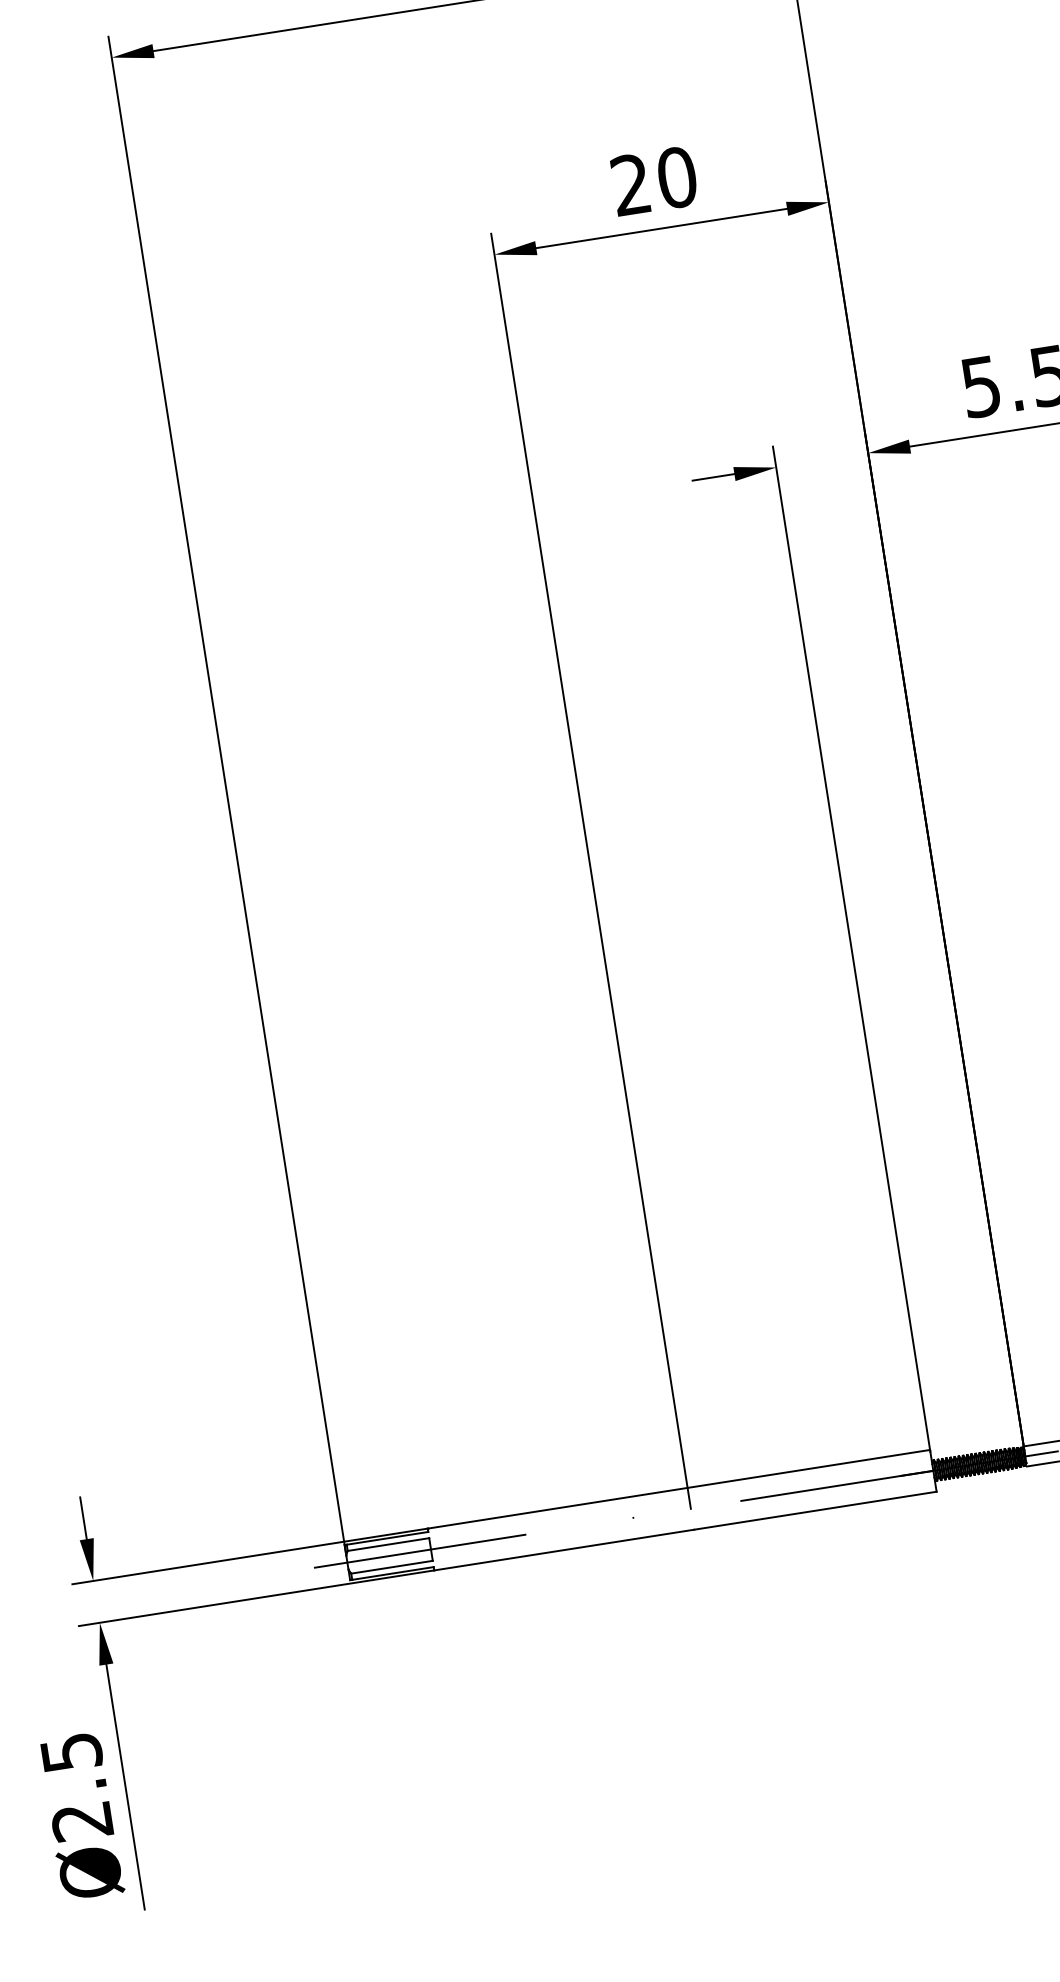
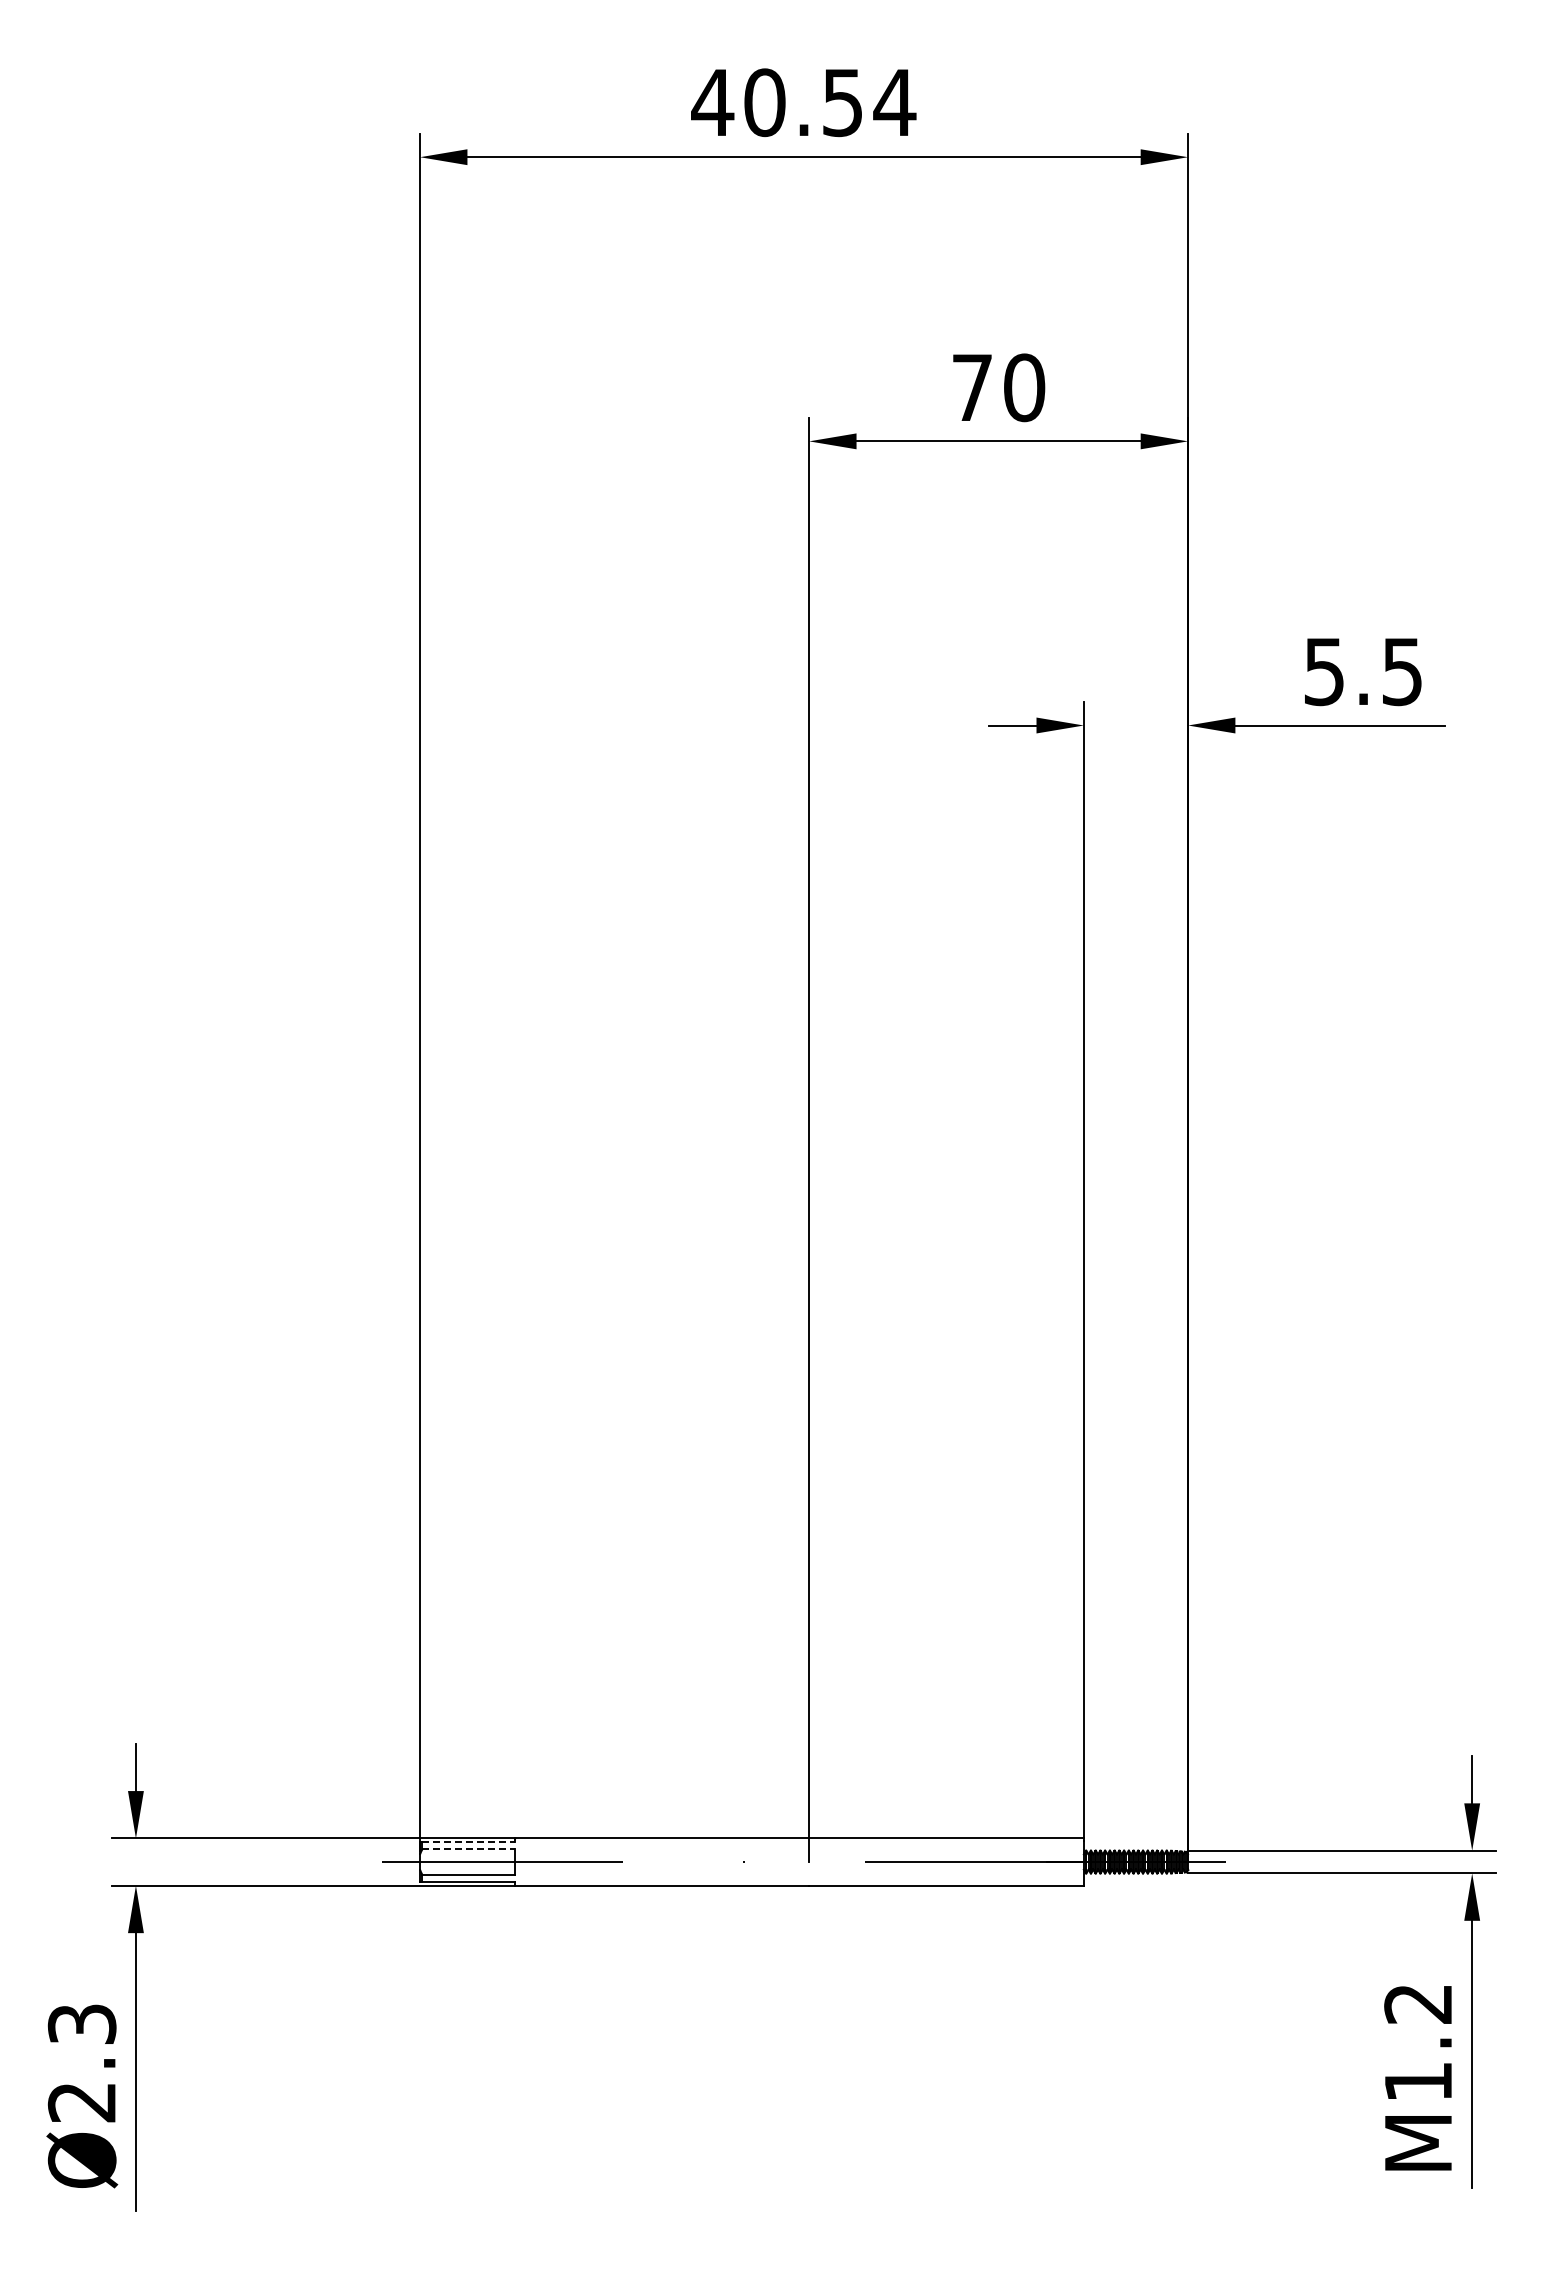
text: (630, 183) -> (971, 386), 20 -> 70
line: (388, 1538) -> (469, 1842), solid -> dashed
line: (389, 1544) -> (469, 1849), solid -> dashed
text: (70, 1751) -> (81, 2023), Ø2.5 -> Ø2.3

